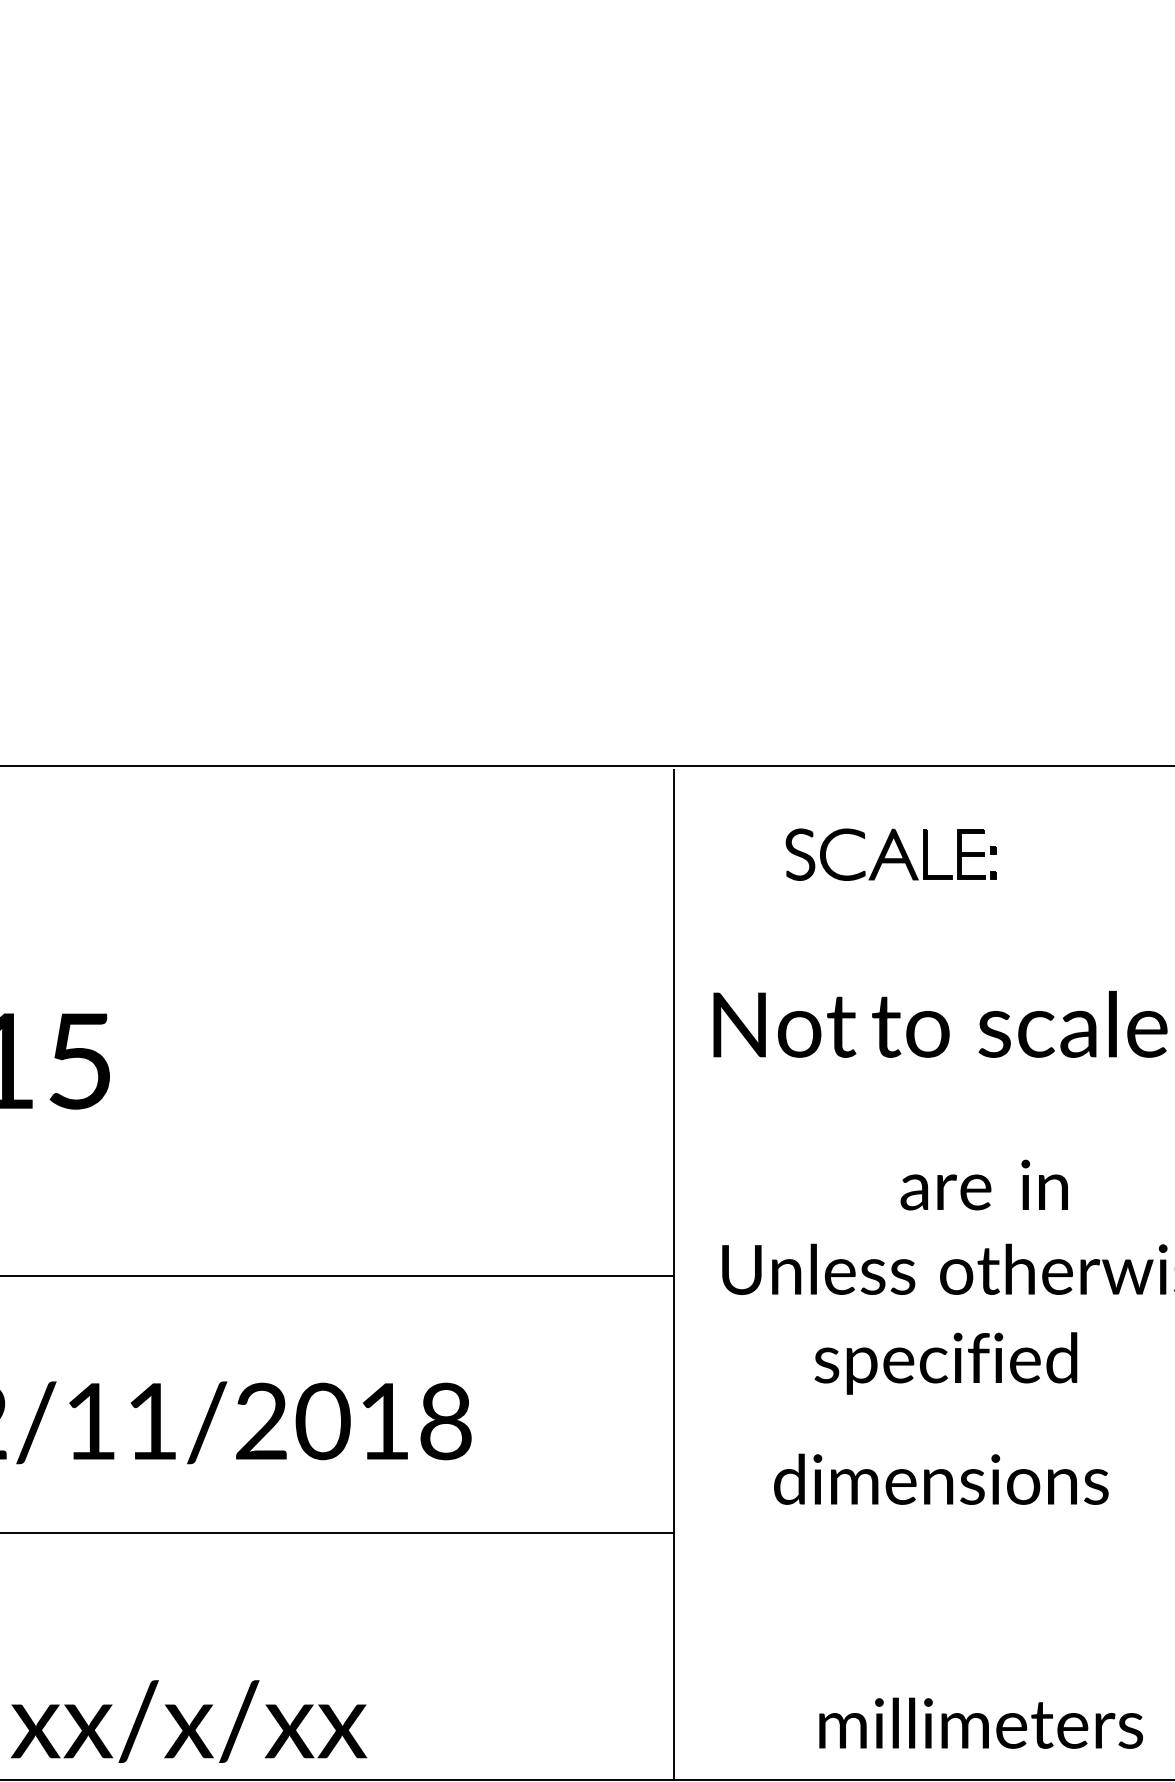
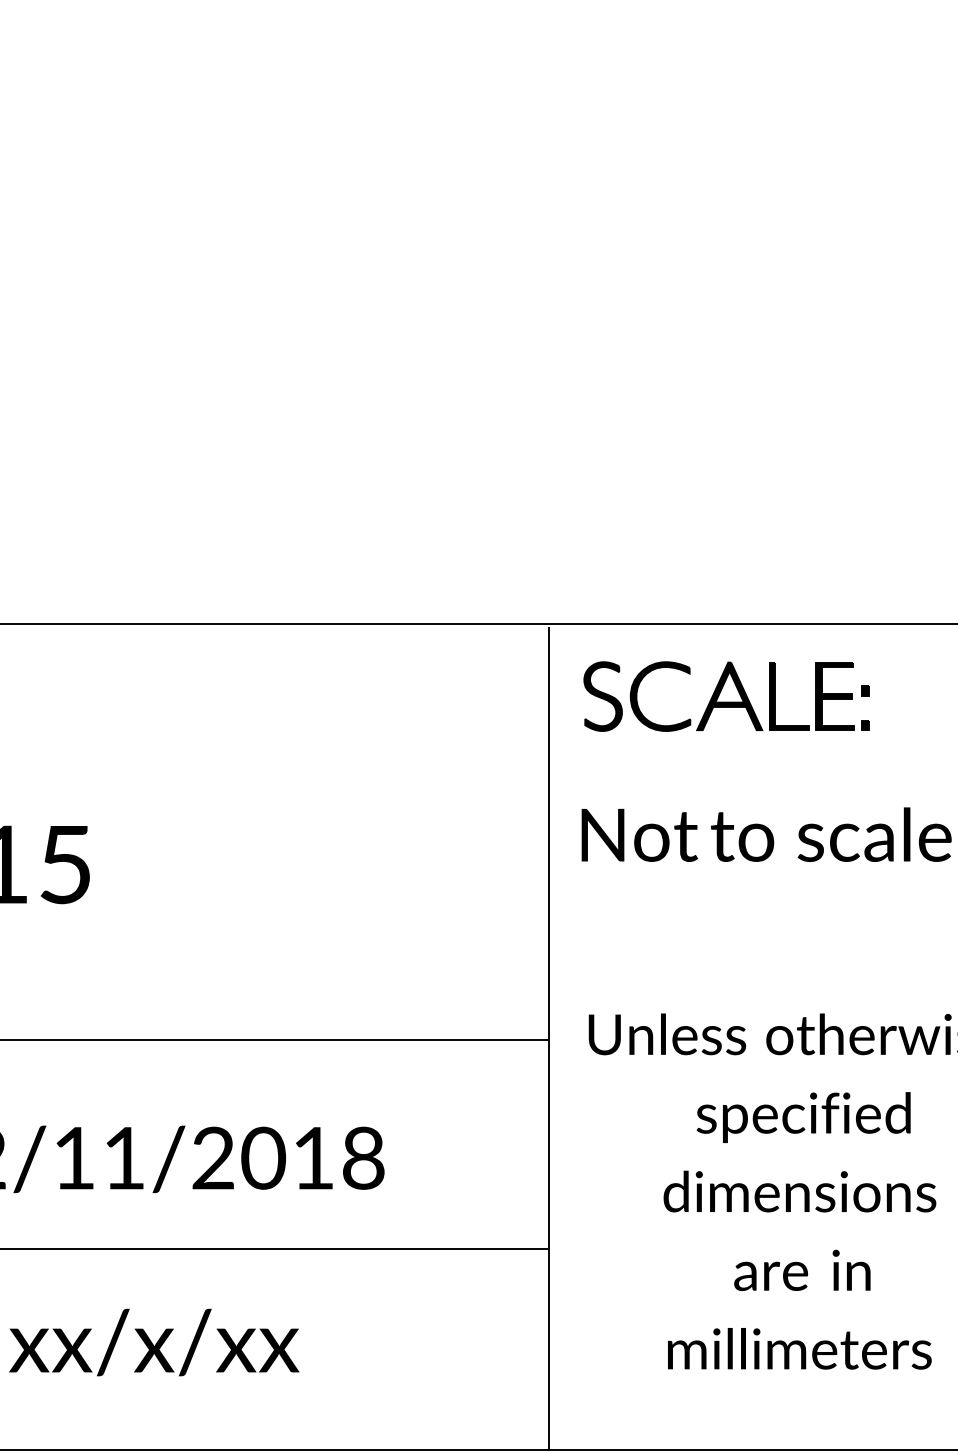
part: (891, 854) -> (726, 696), size x1.67
text: (983, 1184) -> (801, 1269), moved
text: (945, 1363) -> (803, 1117), moved
text: (941, 1478) -> (800, 1190), moved
text: (188, 1721) -> (153, 1342), moved
text: (981, 1722) -> (800, 1348), moved

